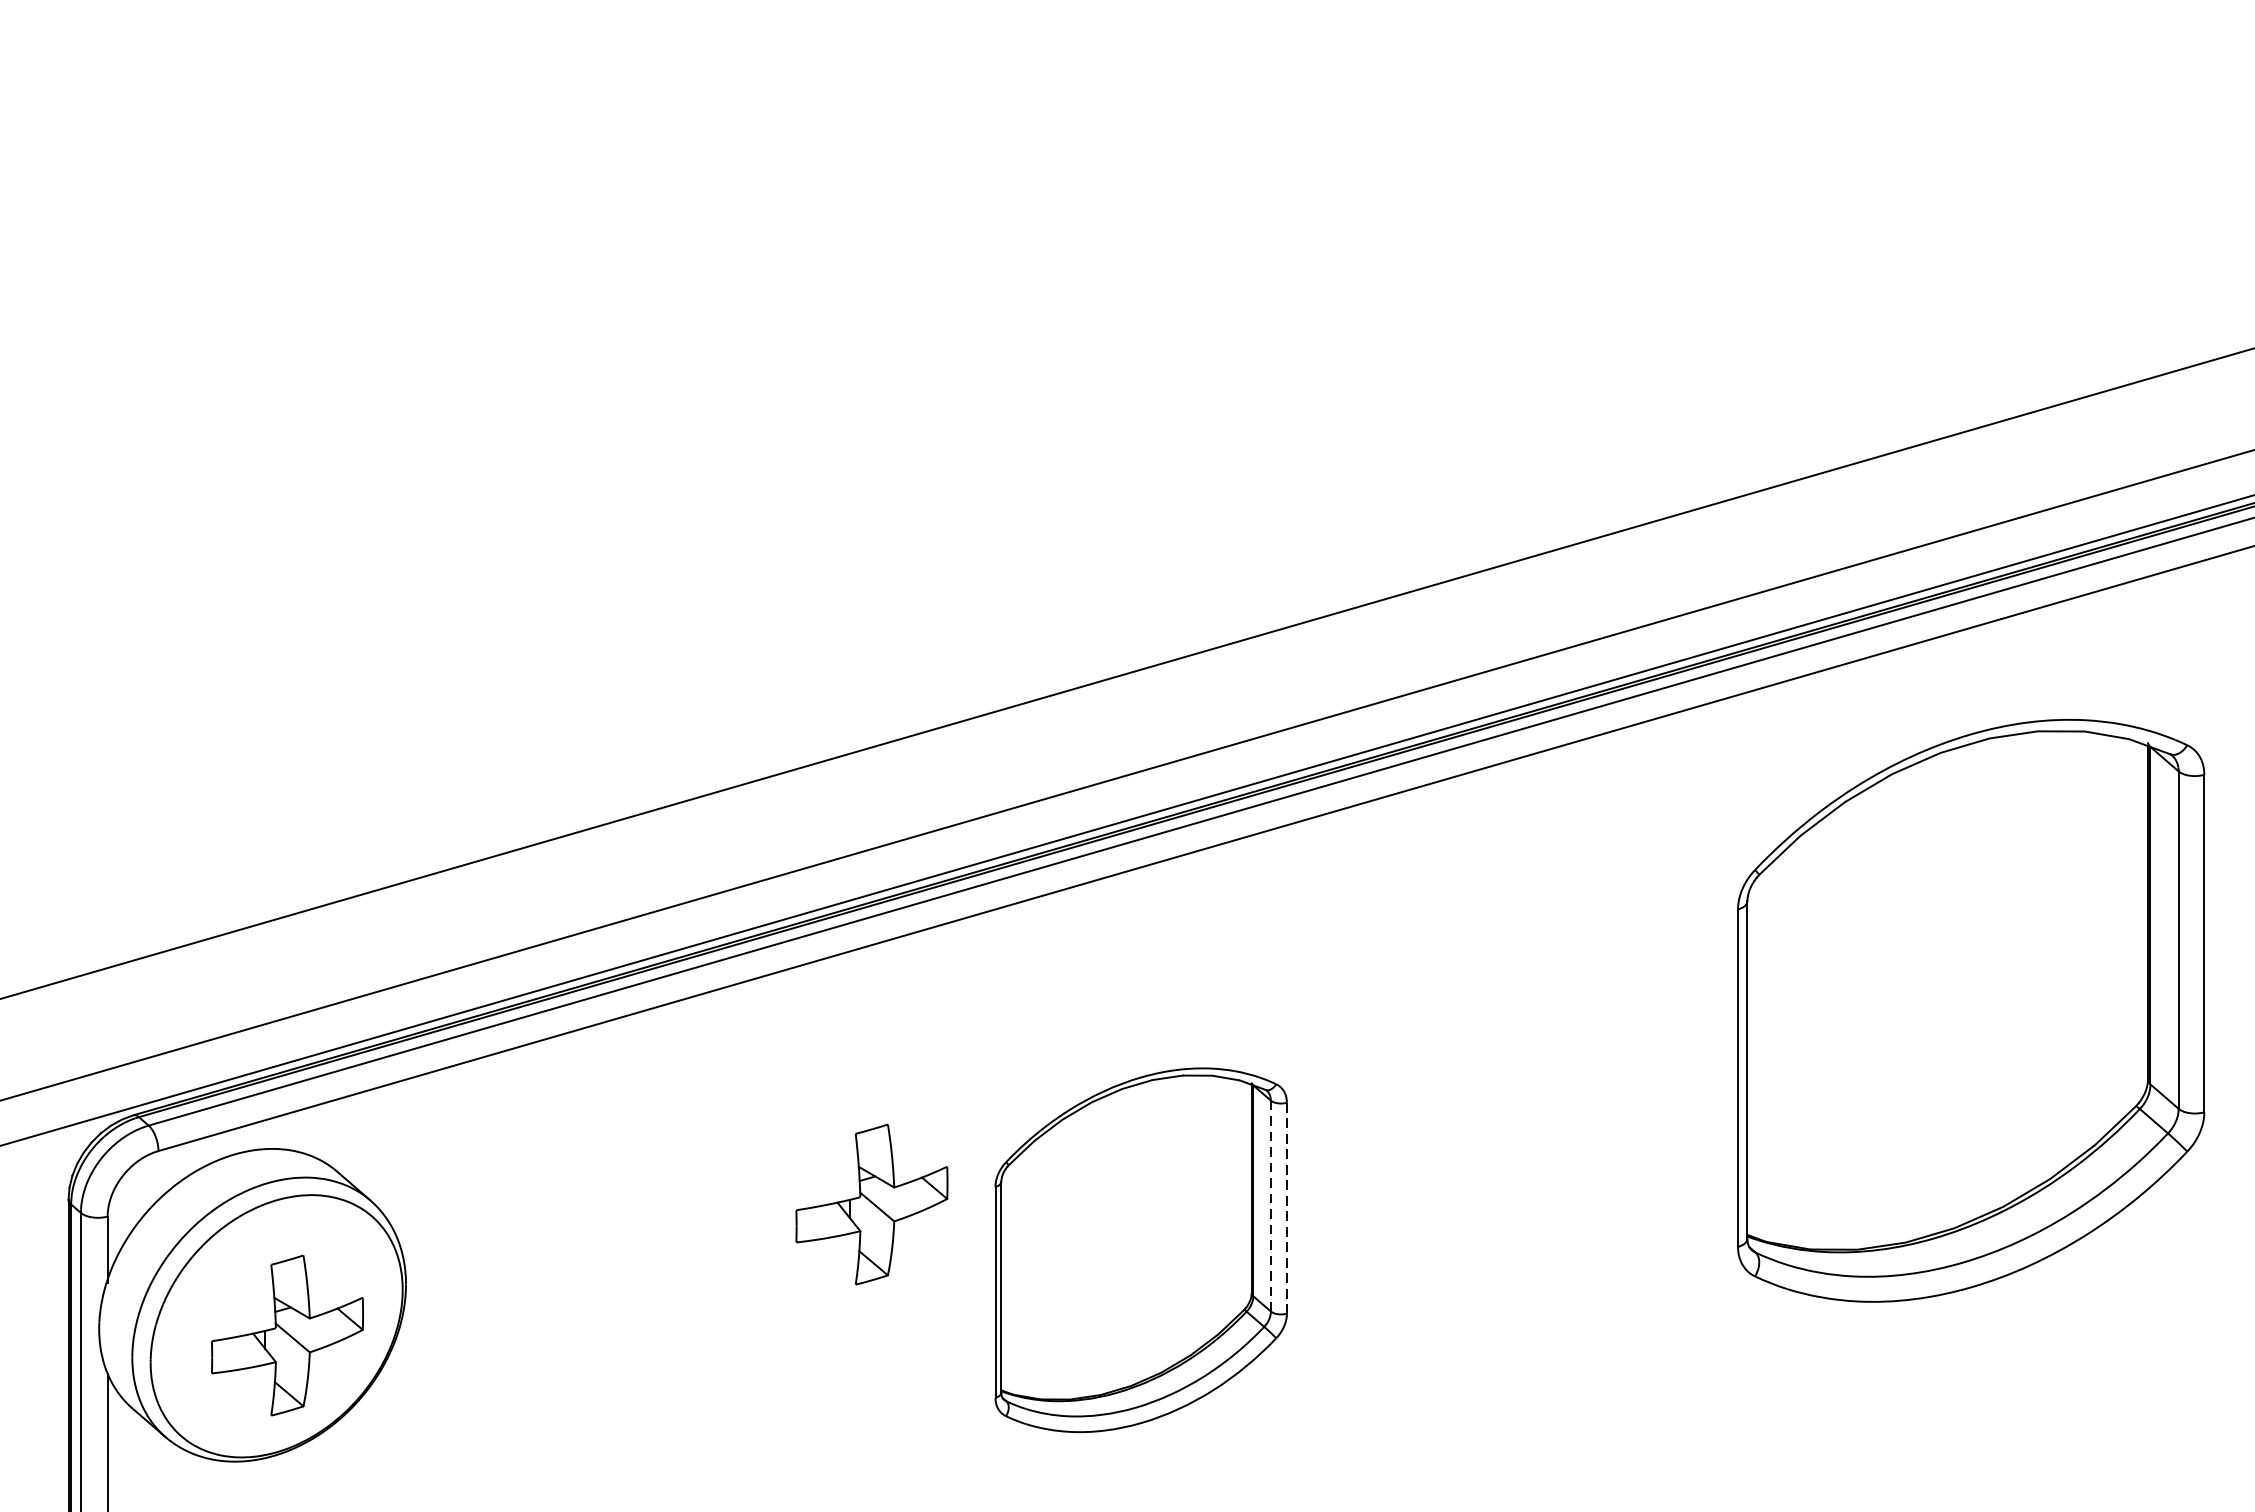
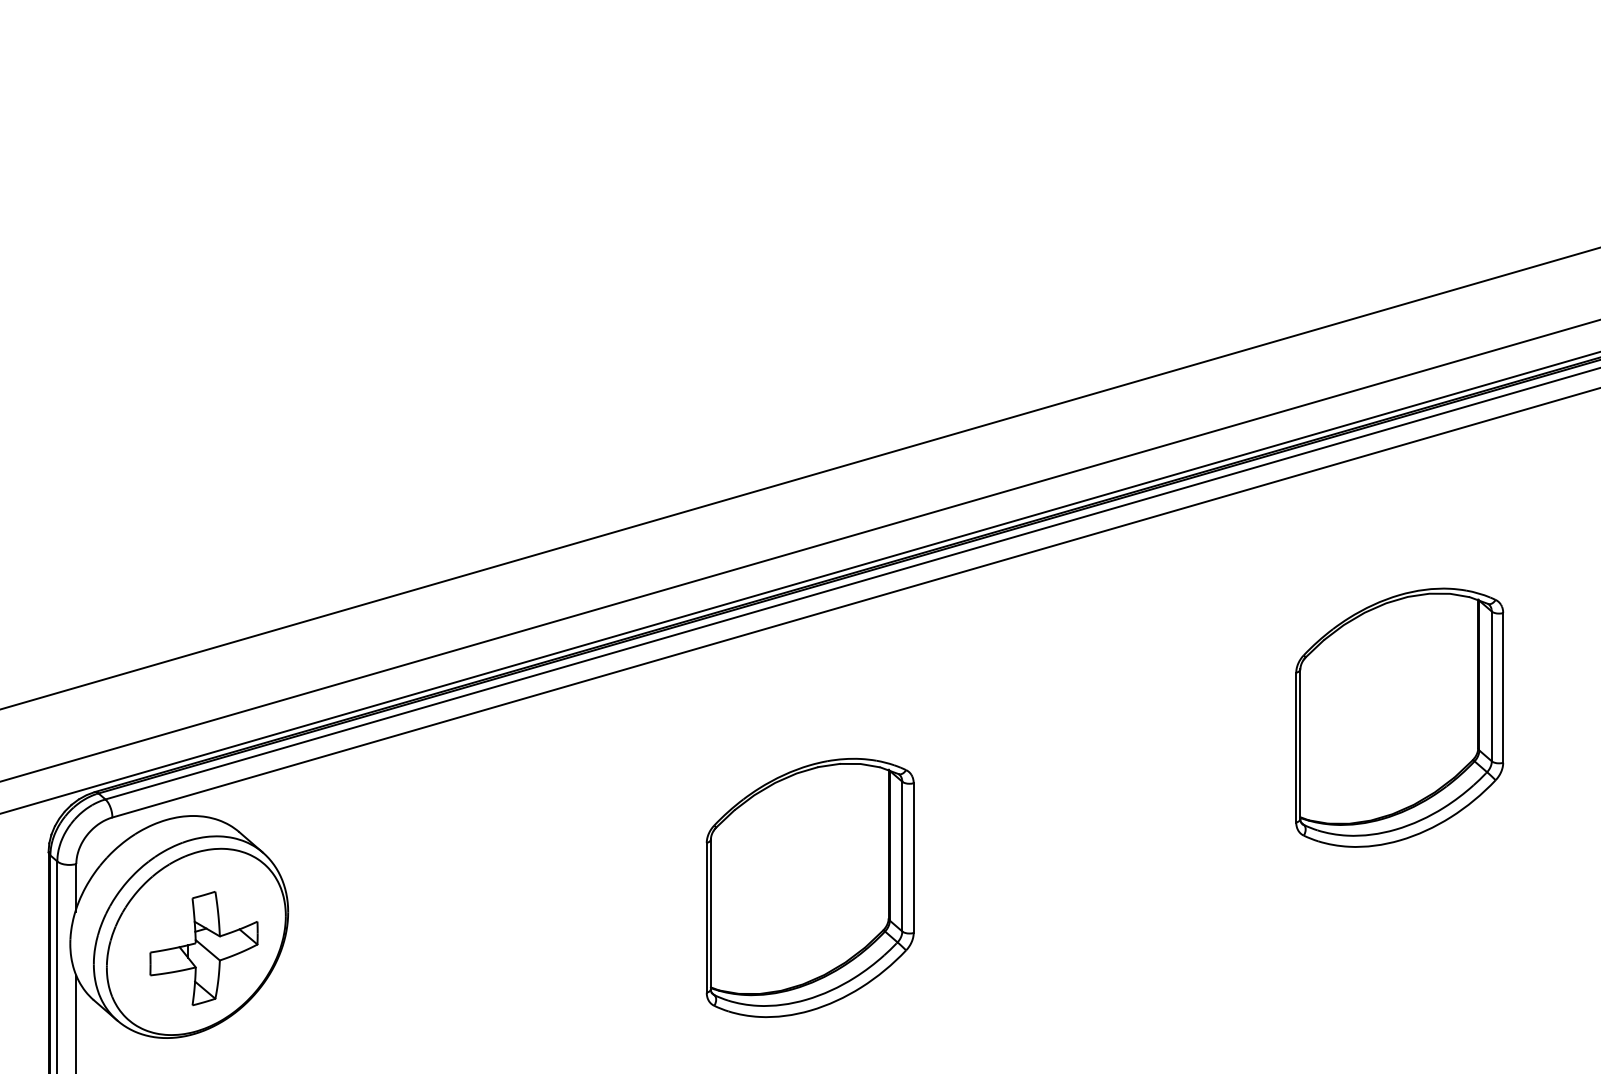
part: (1971, 1010) -> (1399, 717), size x0.62
part: (871, 1204) -> (618, 855), removed
line: (1271, 1205) -> (902, 856), dashed -> solid
line: (1286, 1208) -> (913, 858), dashed -> solid

